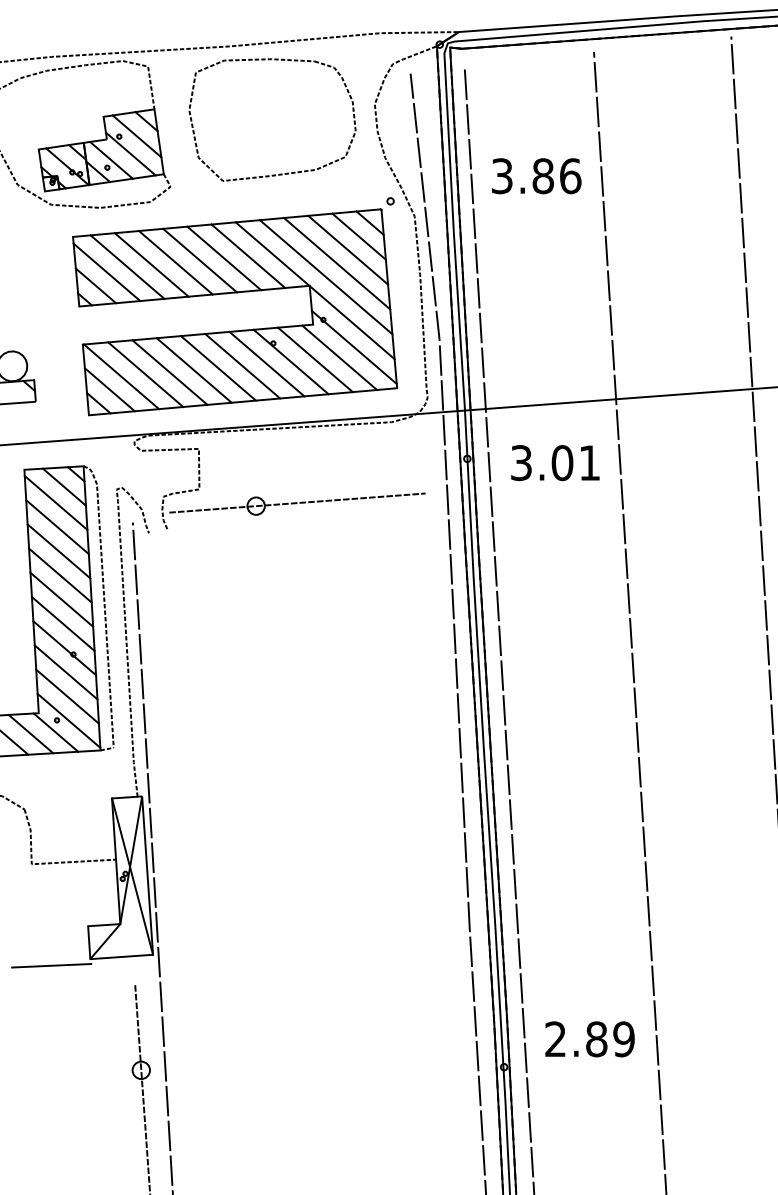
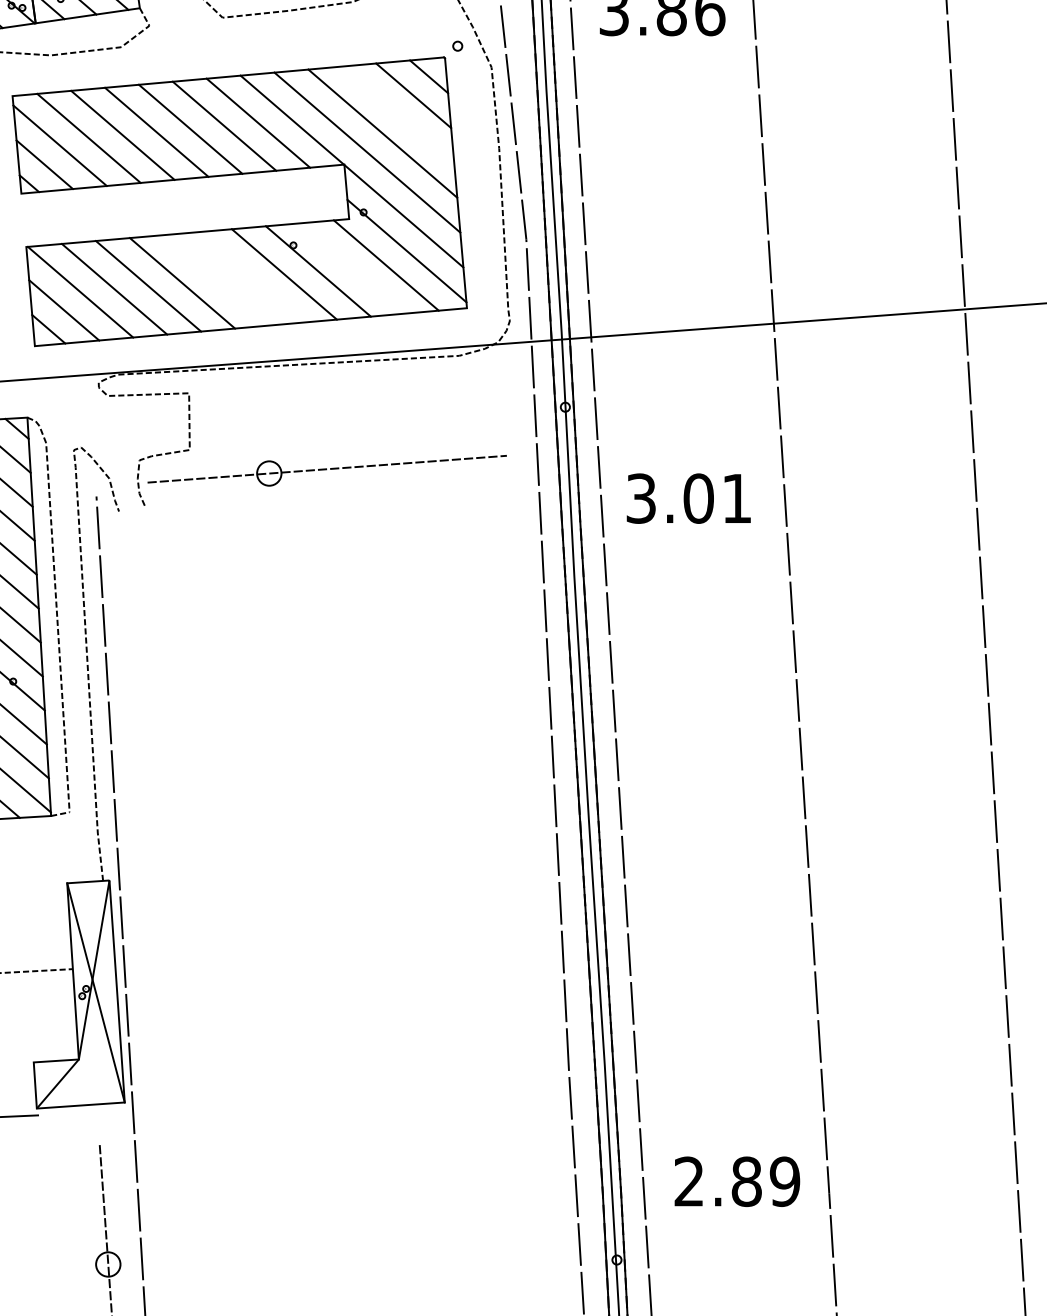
line: (348, 249) -> (398, 113), removed
line: (315, 359) -> (352, 267), removed
line: (242, 366) -> (250, 277), removed
line: (218, 368) -> (216, 280), removed
text: (555, 463) -> (688, 499), moved
text: (589, 1039) -> (736, 1181), moved

